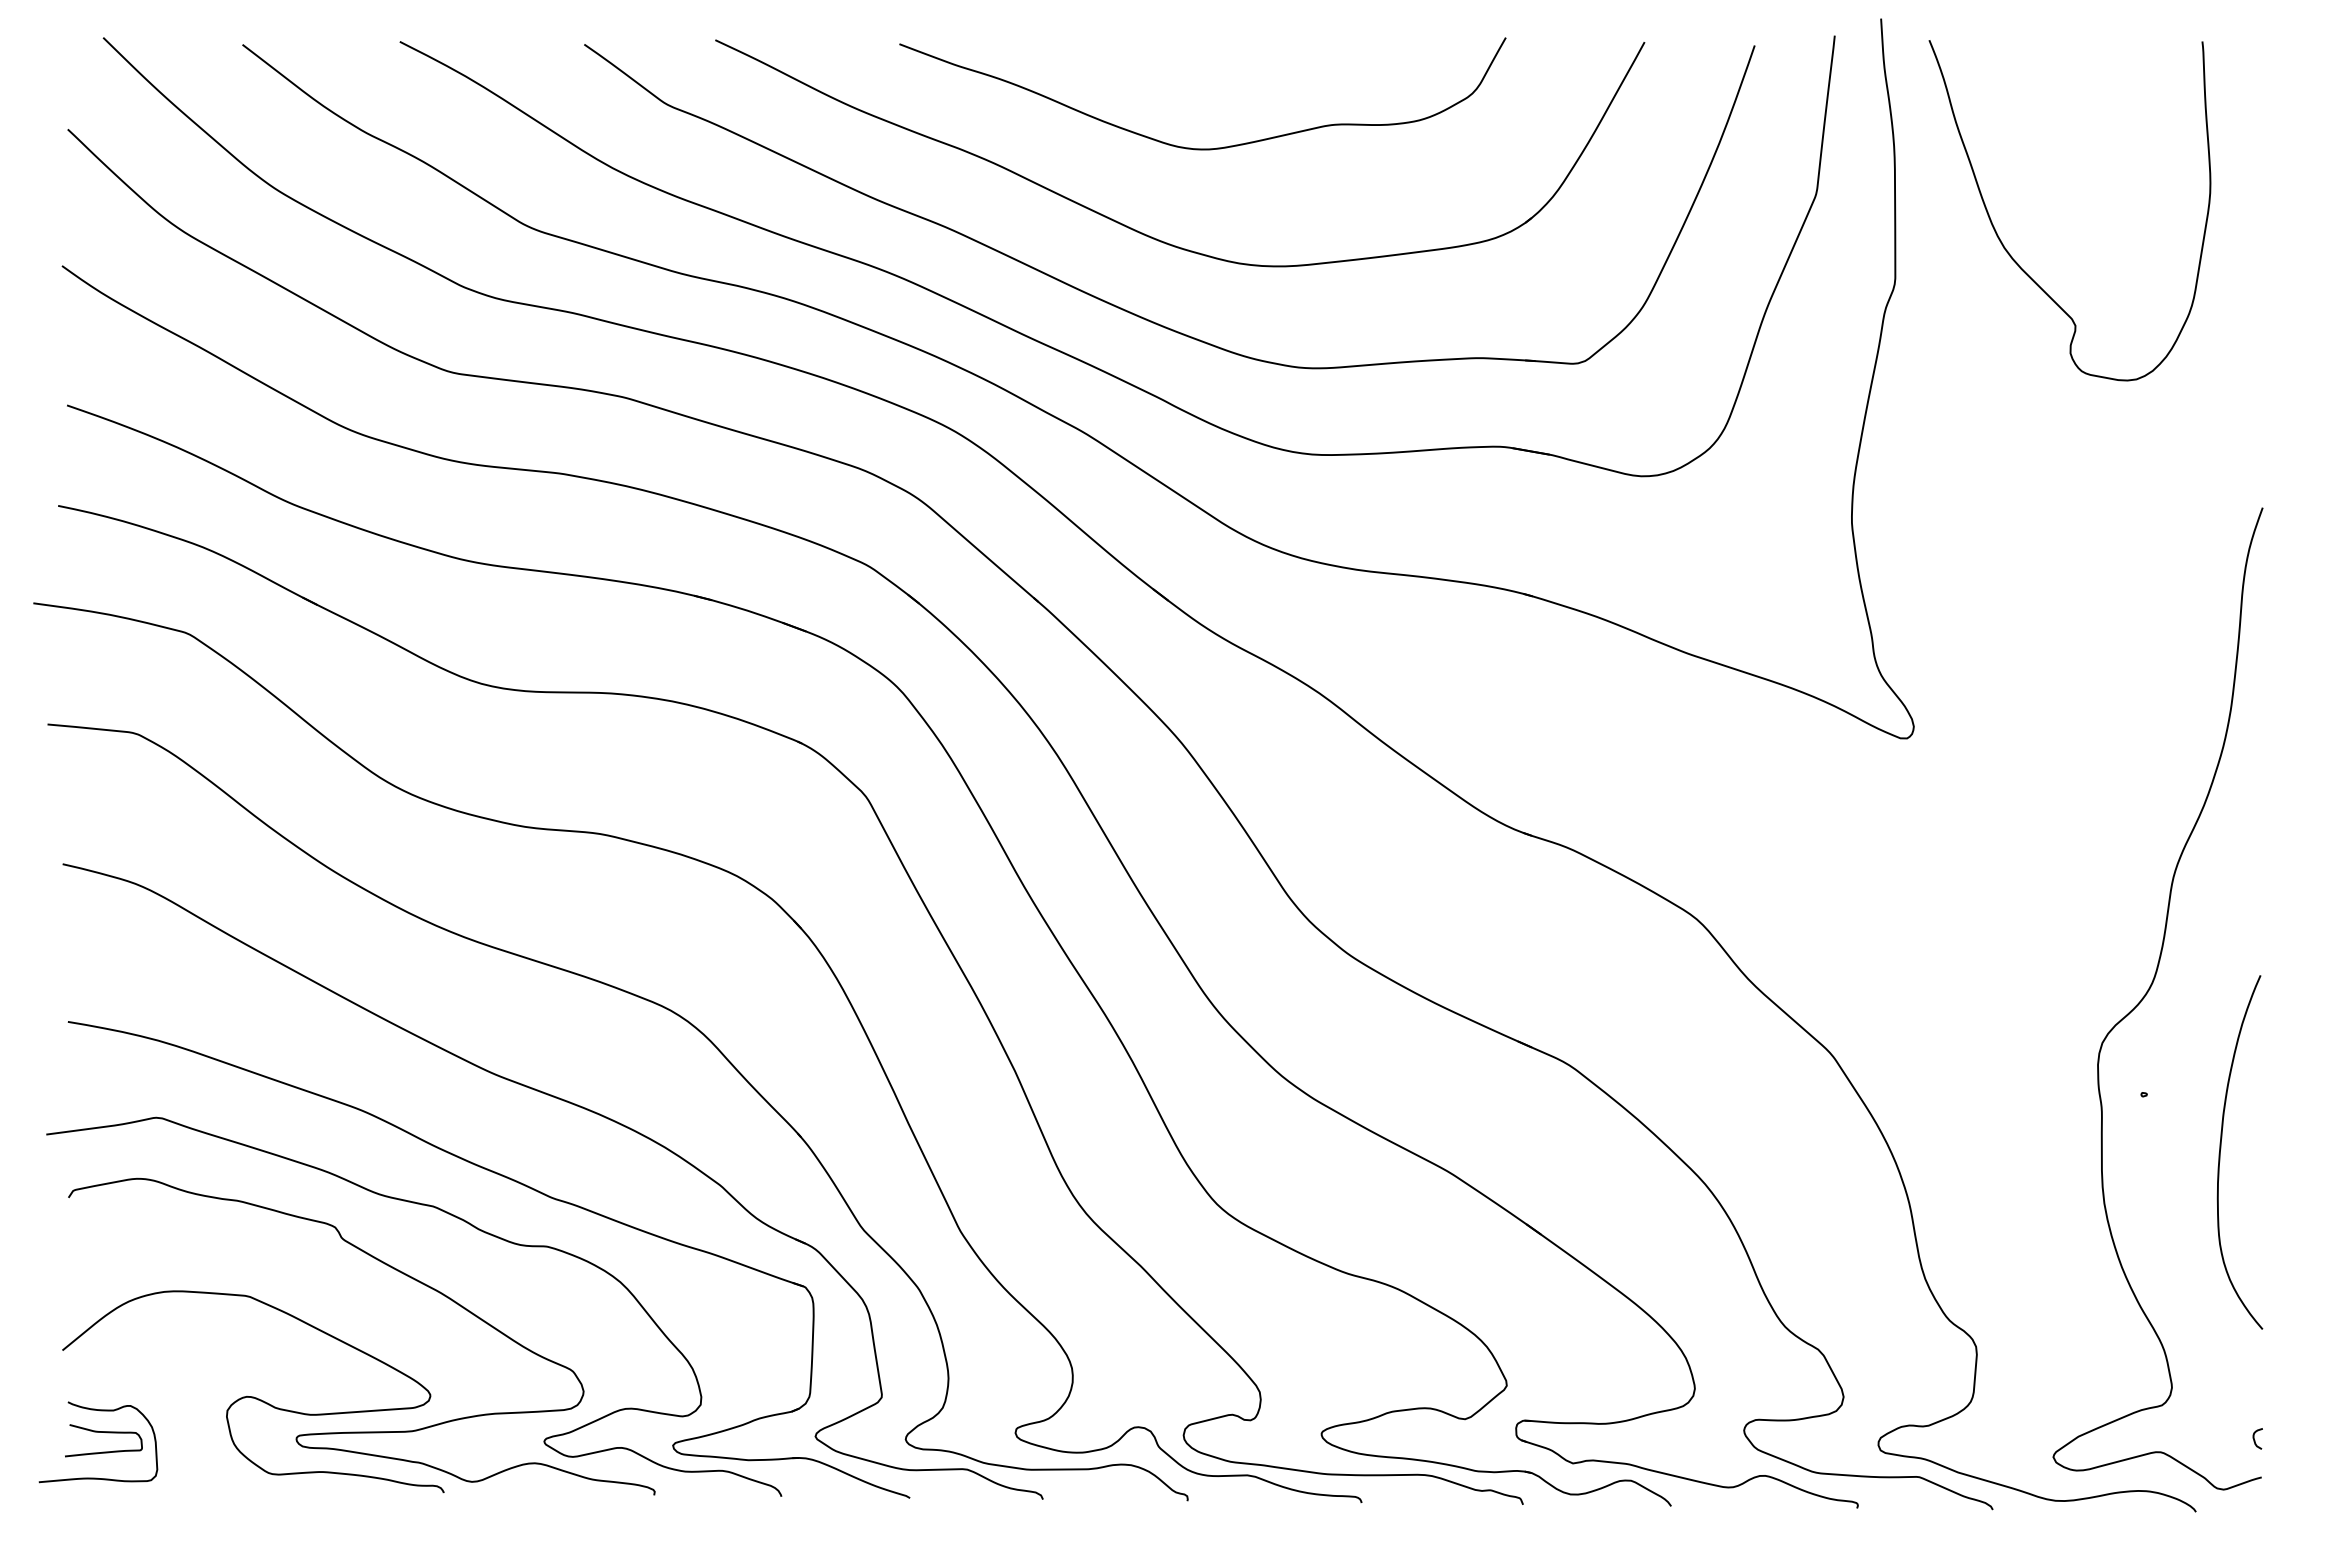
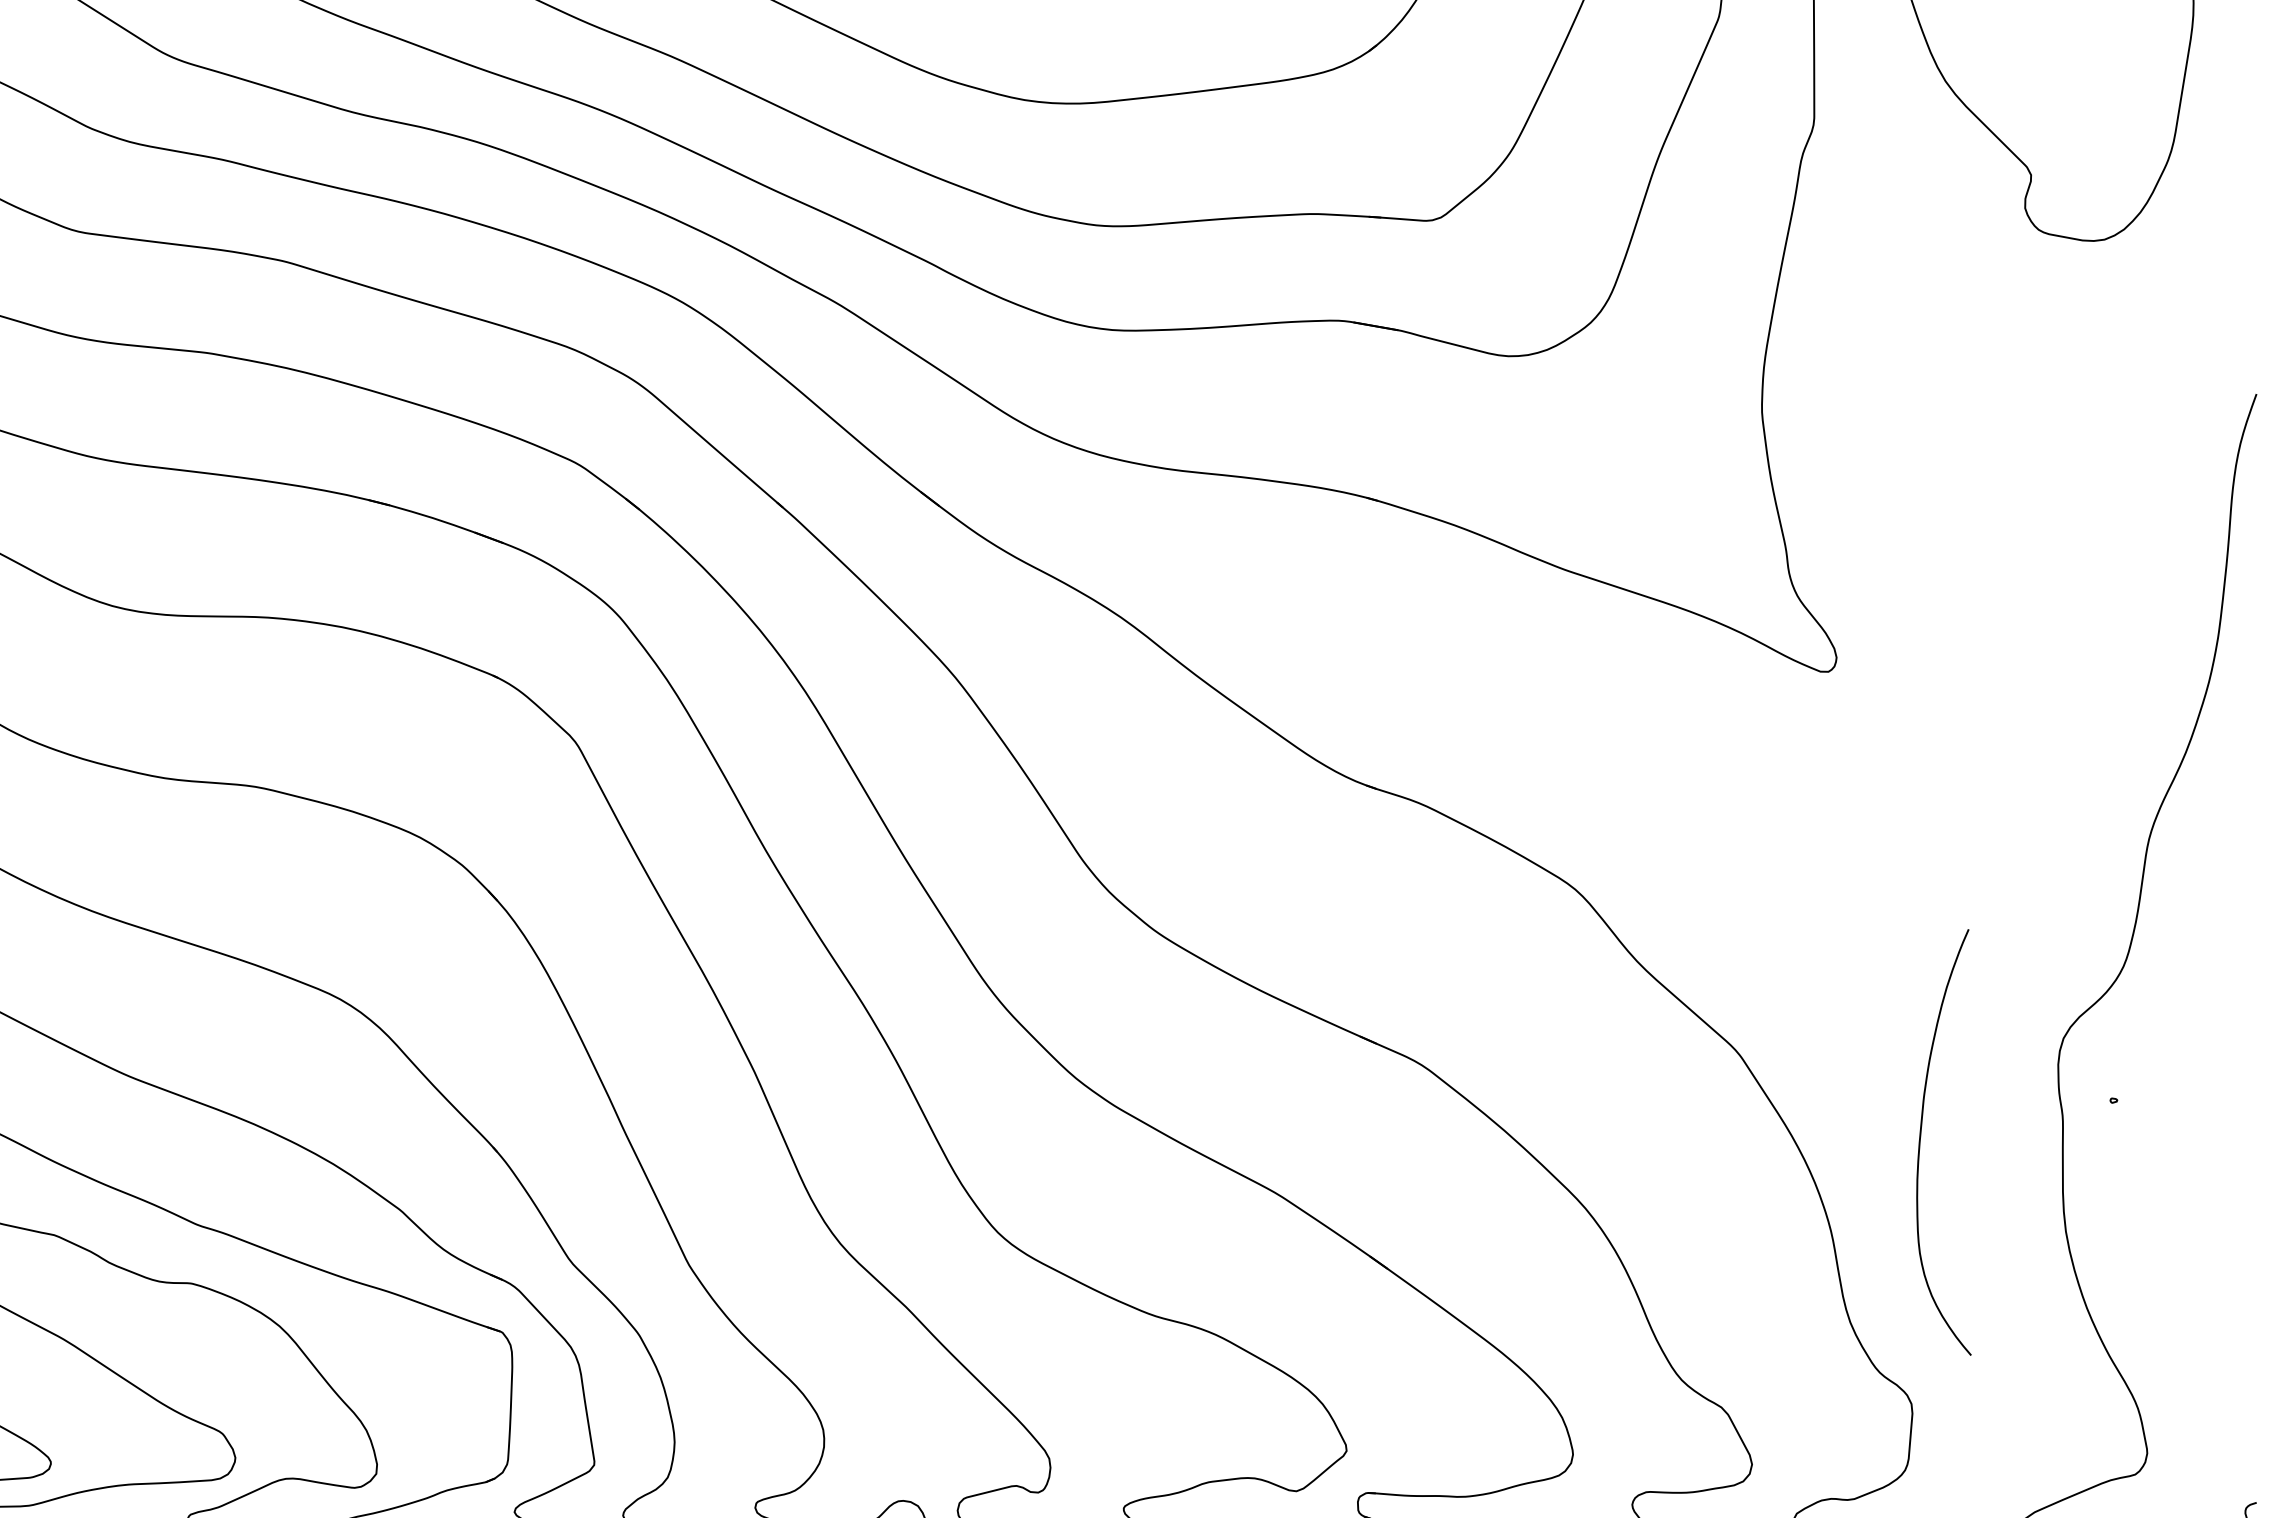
curve: (2221, 1149) -> (1921, 1138), moved

